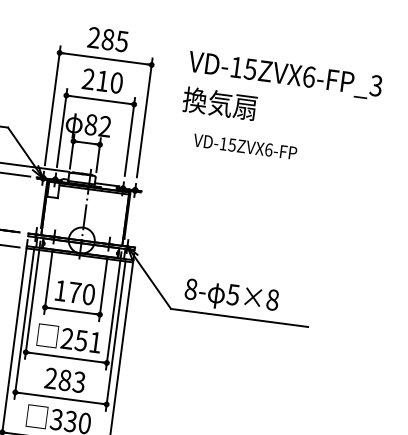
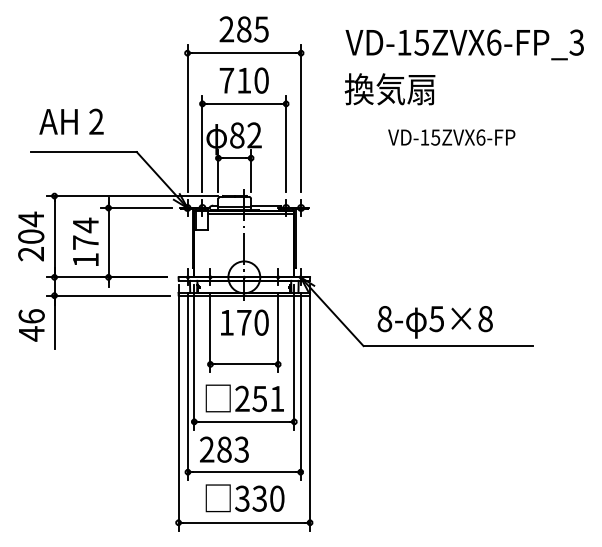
text: (88, 79) -> (226, 80), 210 -> 710
text: (245, 146) -> (451, 137), moved
text: (75, 292) -> (244, 322), moved
text: (65, 380) -> (224, 449), moved

